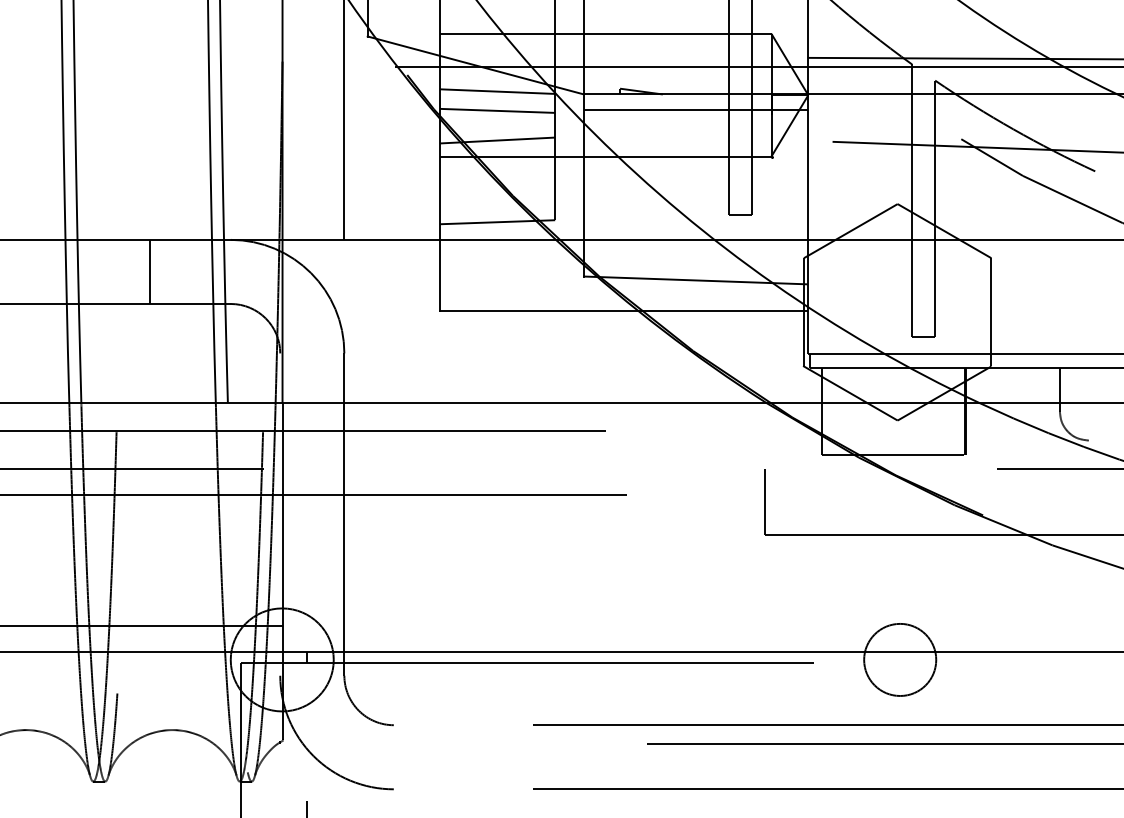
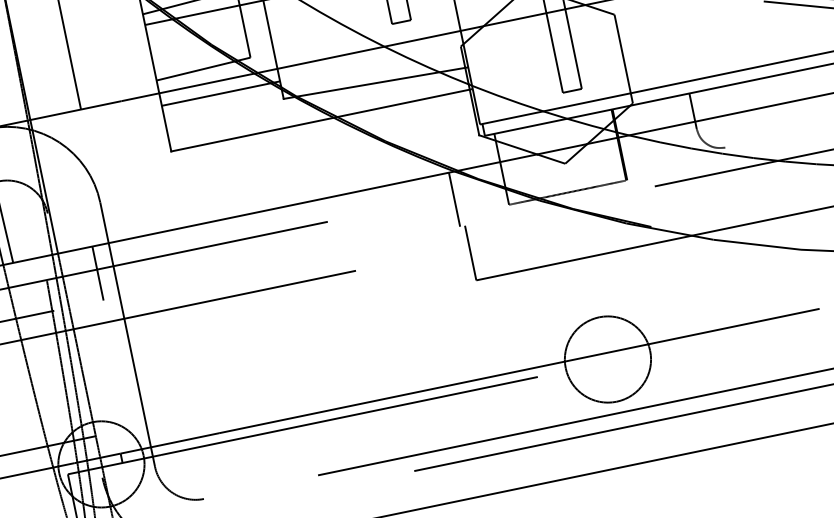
line: (511, 255) -> (220, 93), added
line: (324, 435) -> (97, 273), added
line: (759, 435) -> (454, 199), added
circle: (899, 659) -> (607, 359), size x1.43

